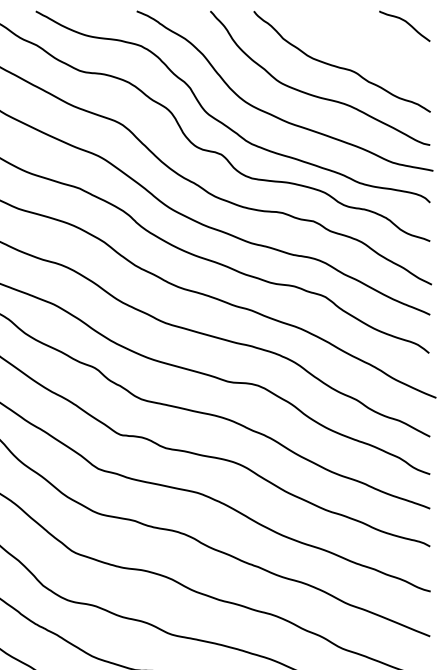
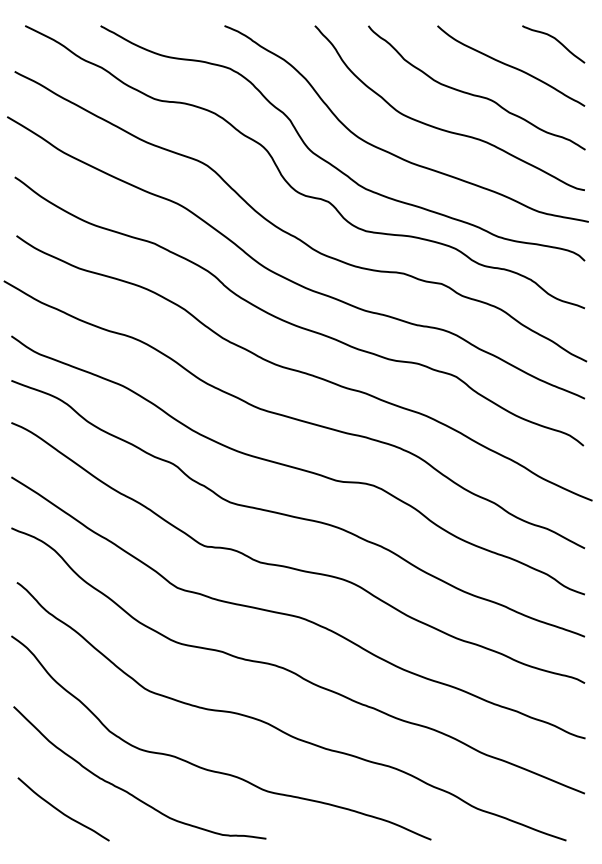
curve: (370, 43) -> (511, 65), added

